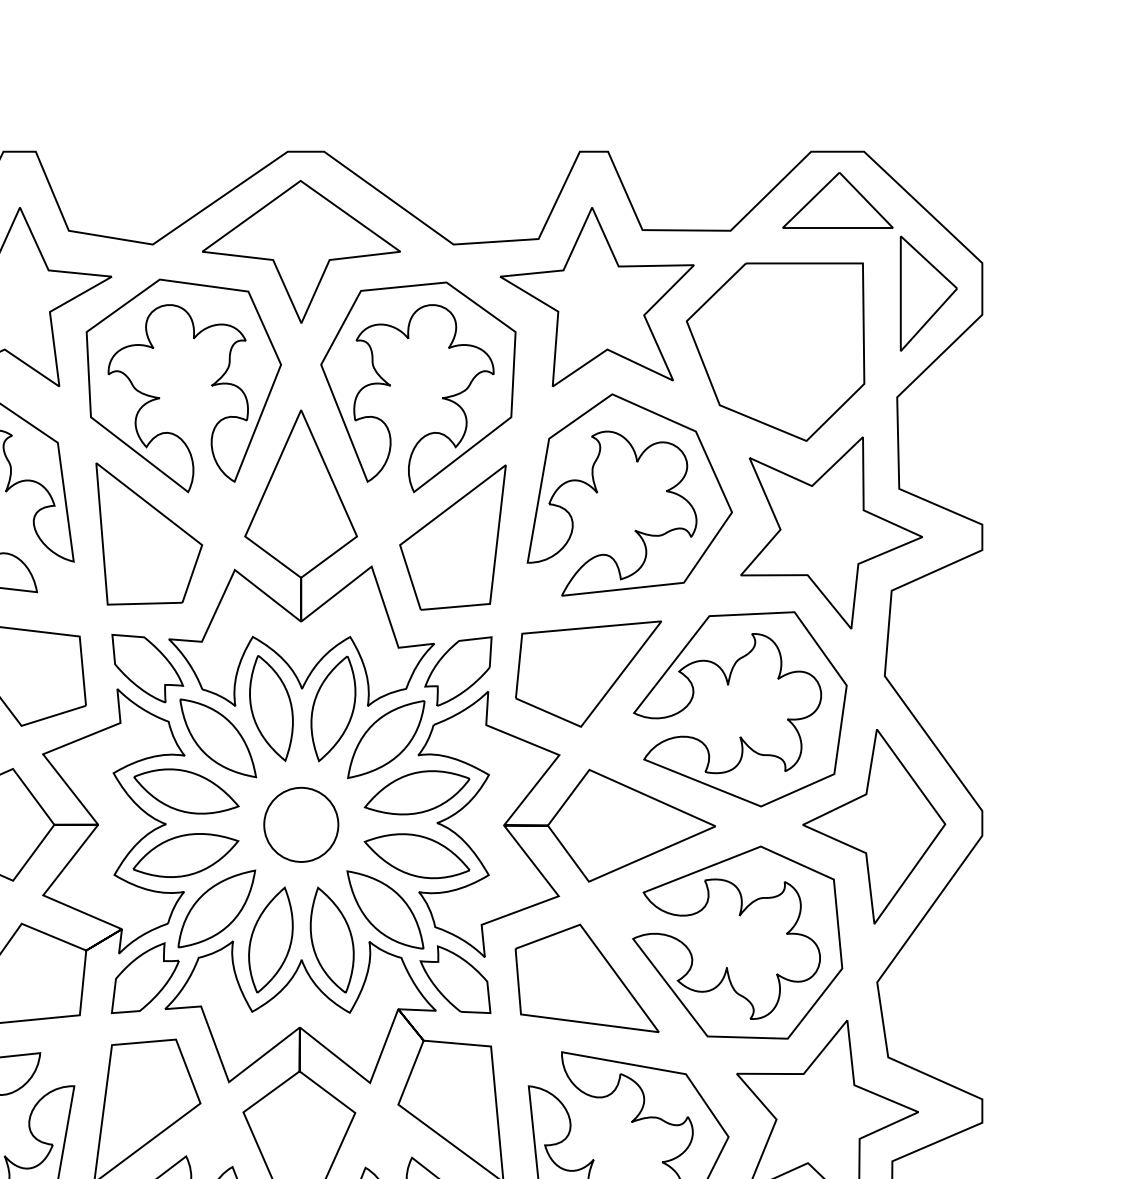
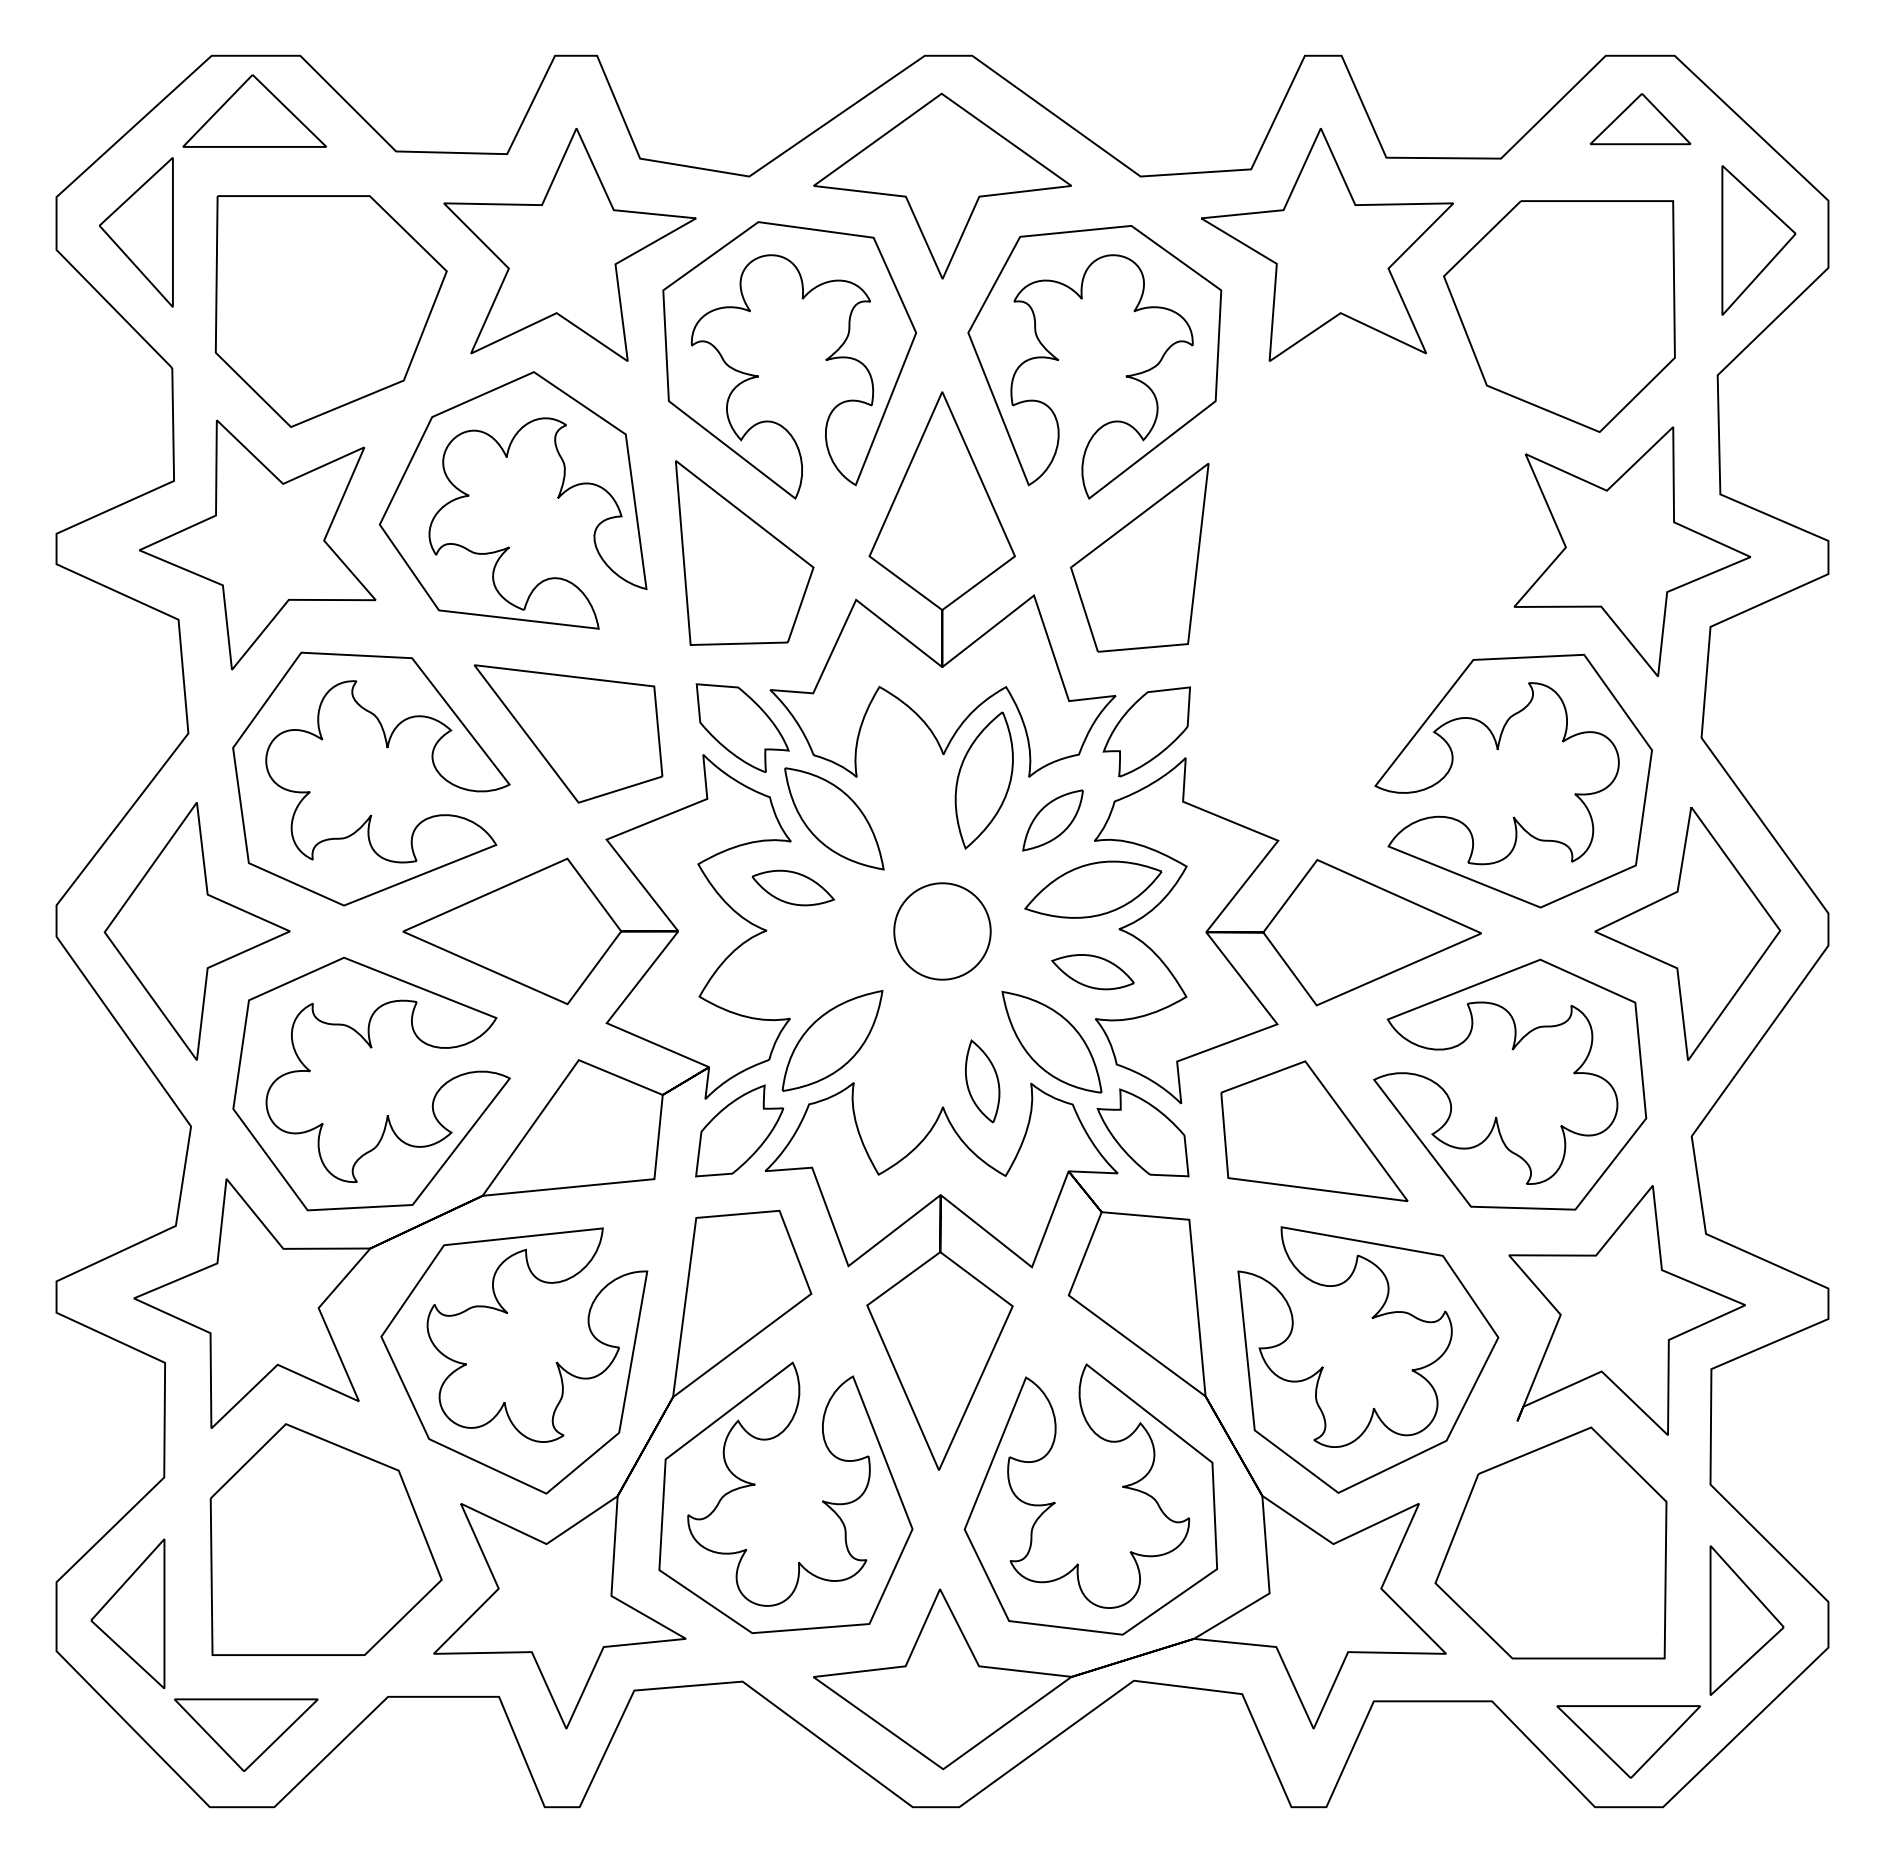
part: (837, 199) -> (1640, 118), size x0.7
part: (598, 492) -> (1328, 499), removed
part: (588, 673) -> (1315, 734), removed
part: (271, 708) -> (903, 780), removed
part: (385, 739) -> (1052, 820), size x0.6
part: (186, 791) -> (793, 887), size x0.6
part: (186, 855) -> (792, 971), removed
part: (416, 855) -> (1092, 971), size x0.6
part: (270, 940) -> (902, 1081), removed
part: (332, 940) -> (982, 1081), size x0.6

